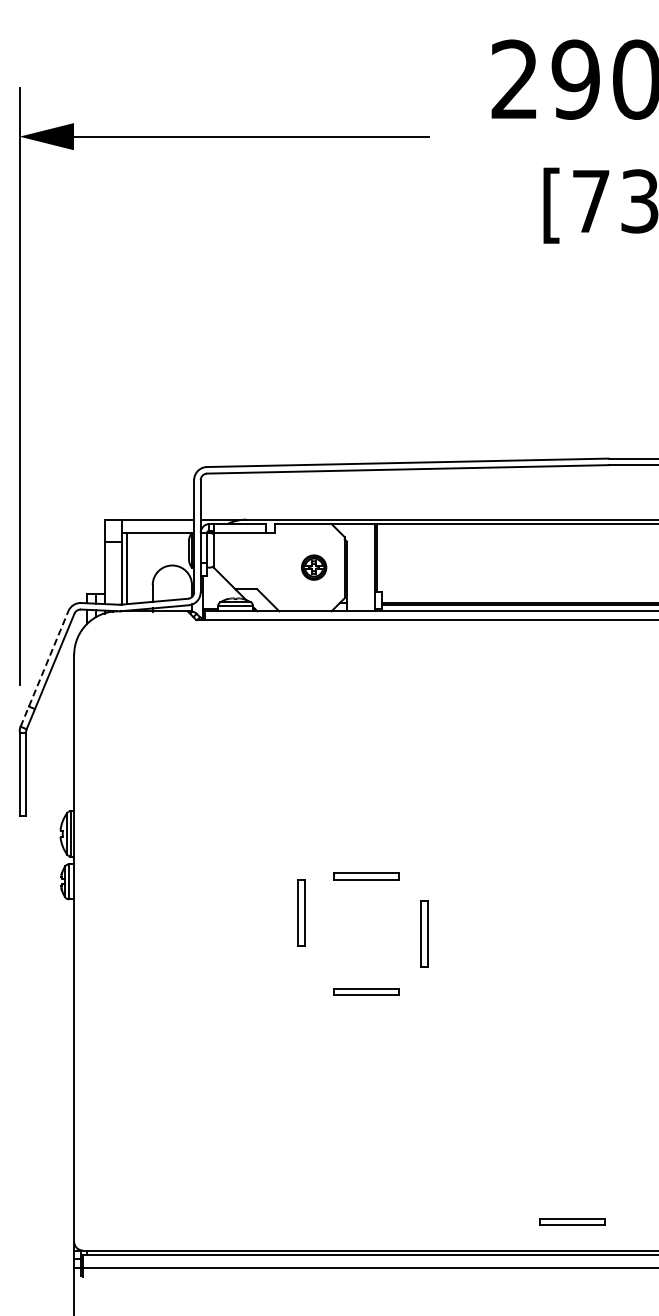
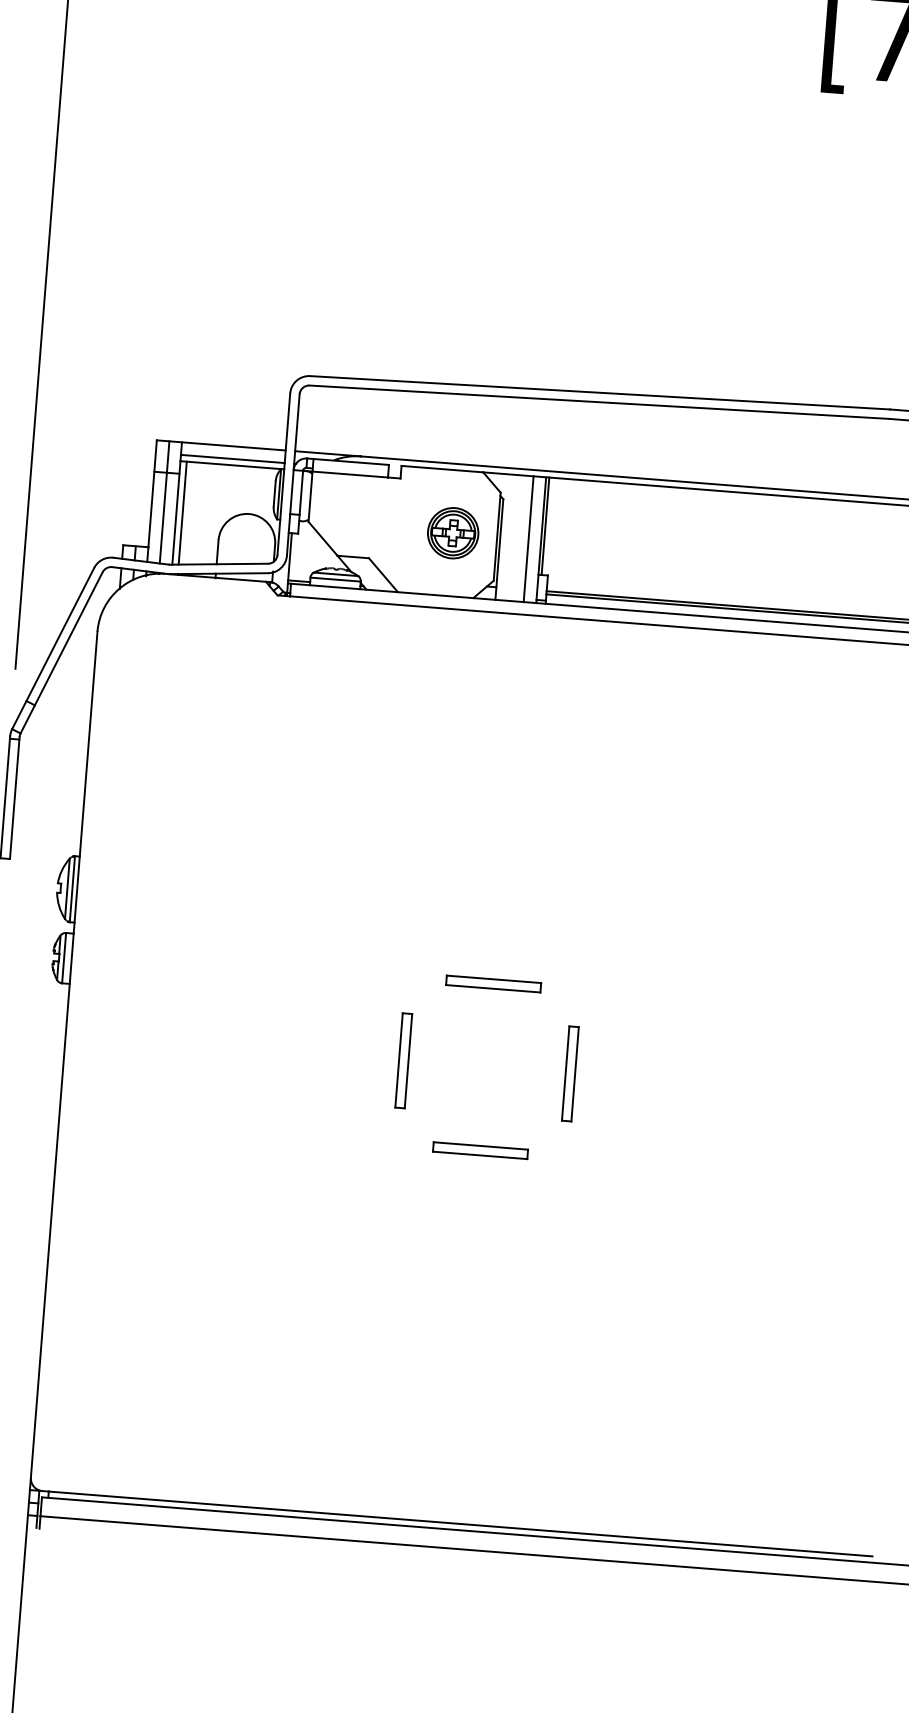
line: (158, 528) -> (233, 459), added
line: (113, 561) -> (164, 501), added
part: (313, 567) -> (452, 532), size x1.43
line: (366, 567) -> (528, 538), added
line: (44, 668) -> (53, 647), dashed -> solid
part: (301, 912) -> (403, 1059), moved
part: (572, 1221) -> (751, 1504), removed

